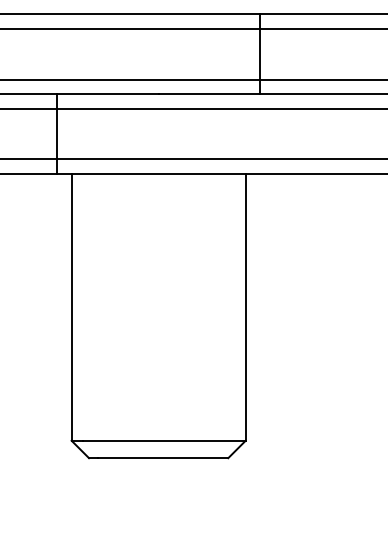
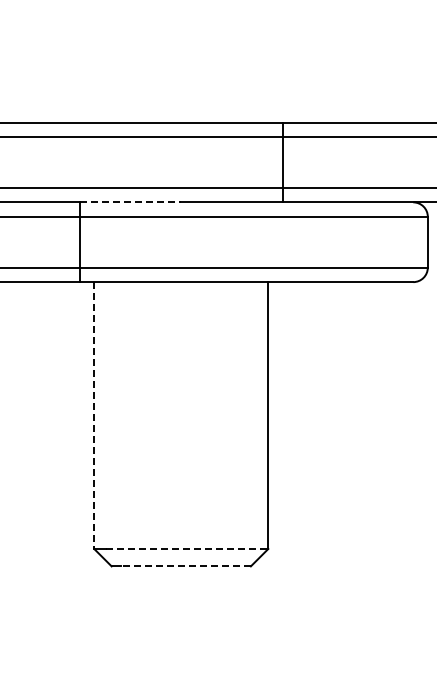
line: (107, 94) -> (130, 202), solid -> dashed
line: (71, 308) -> (94, 416), solid -> dashed
line: (164, 440) -> (187, 548), solid -> dashed
line: (162, 458) -> (185, 566), solid -> dashed

